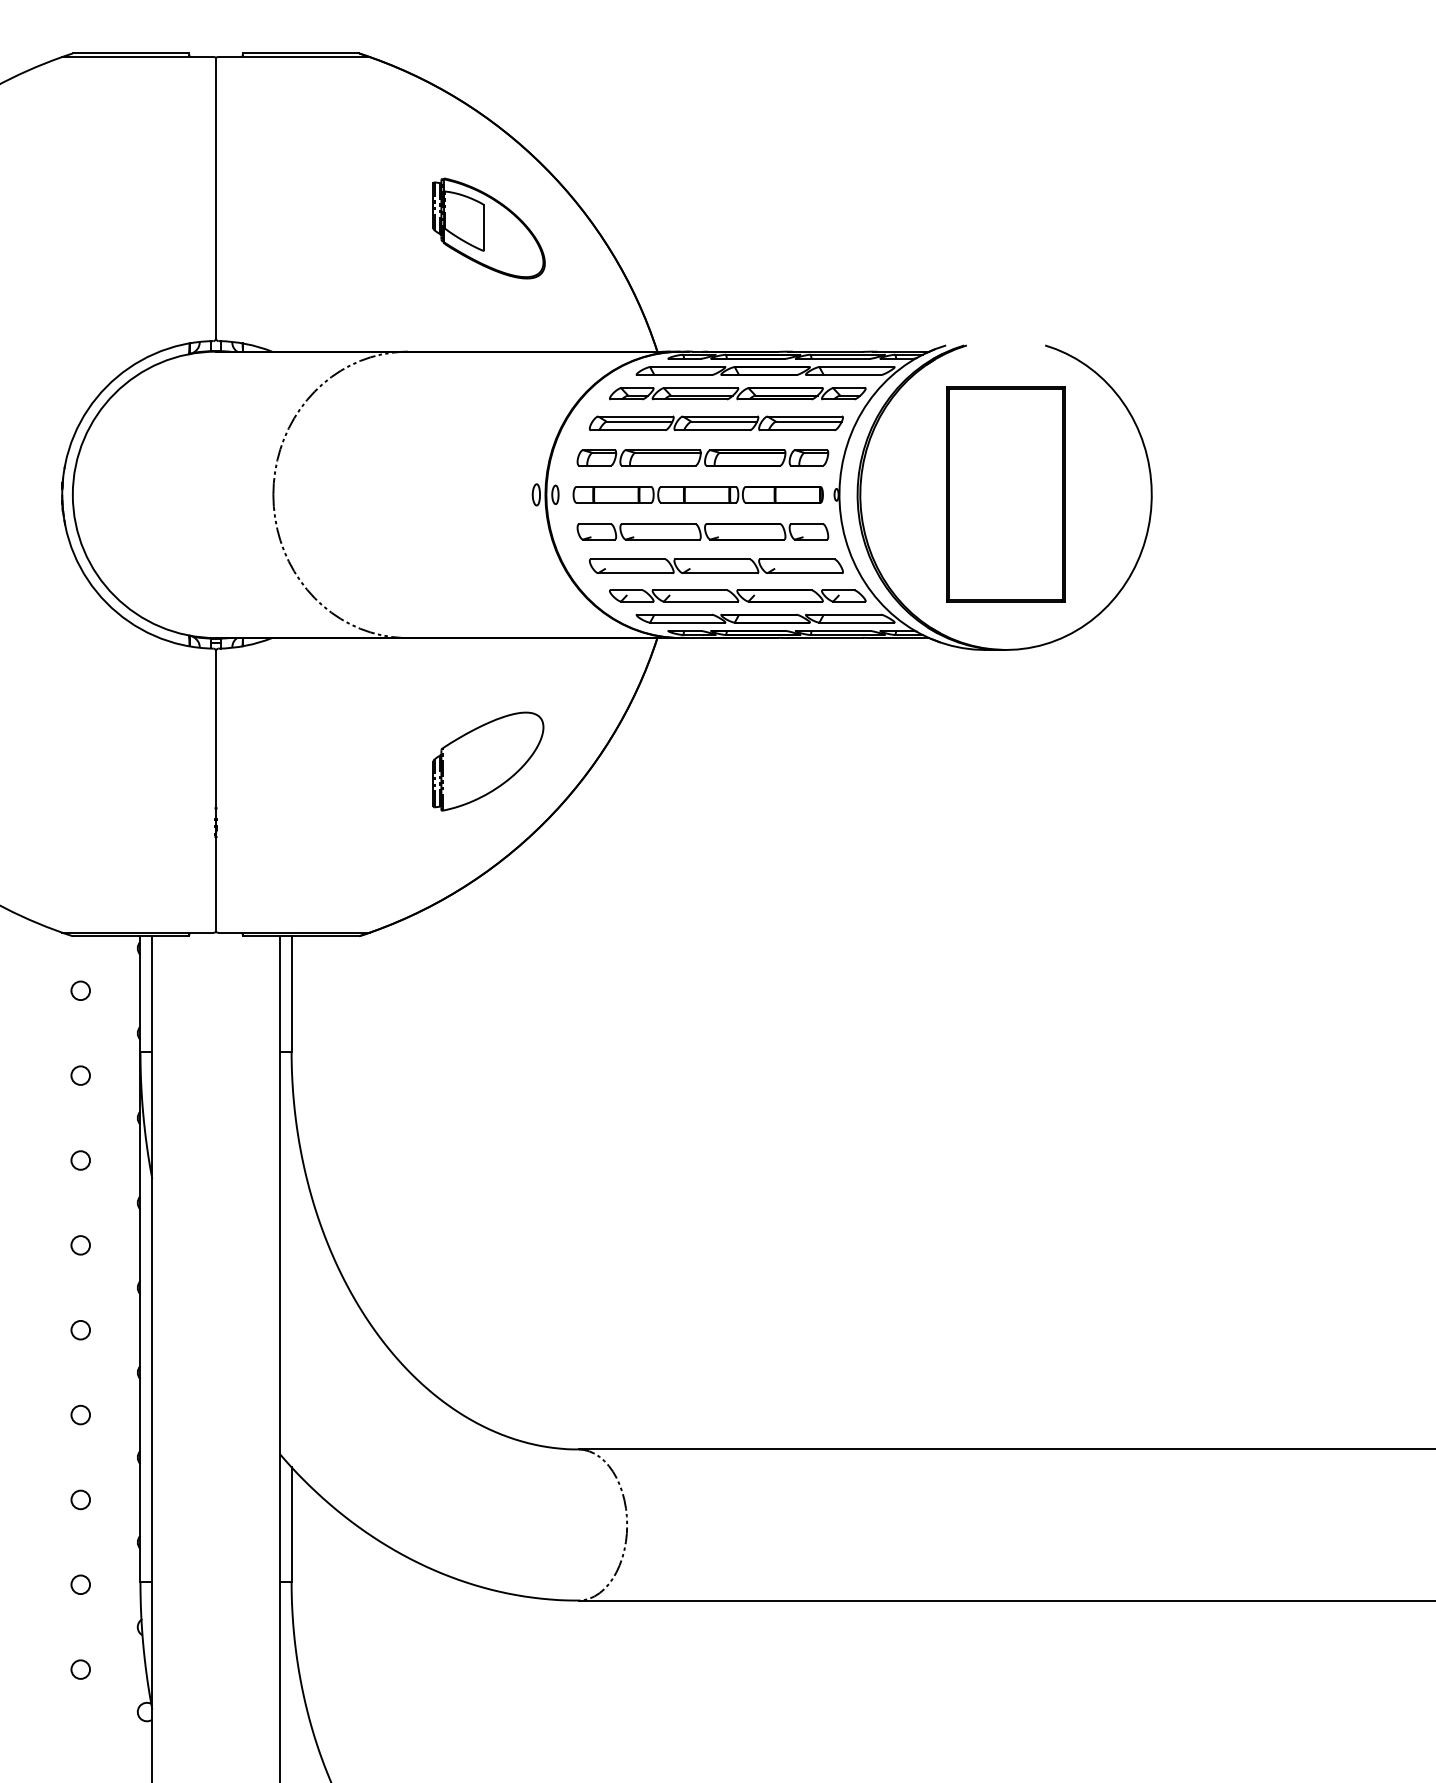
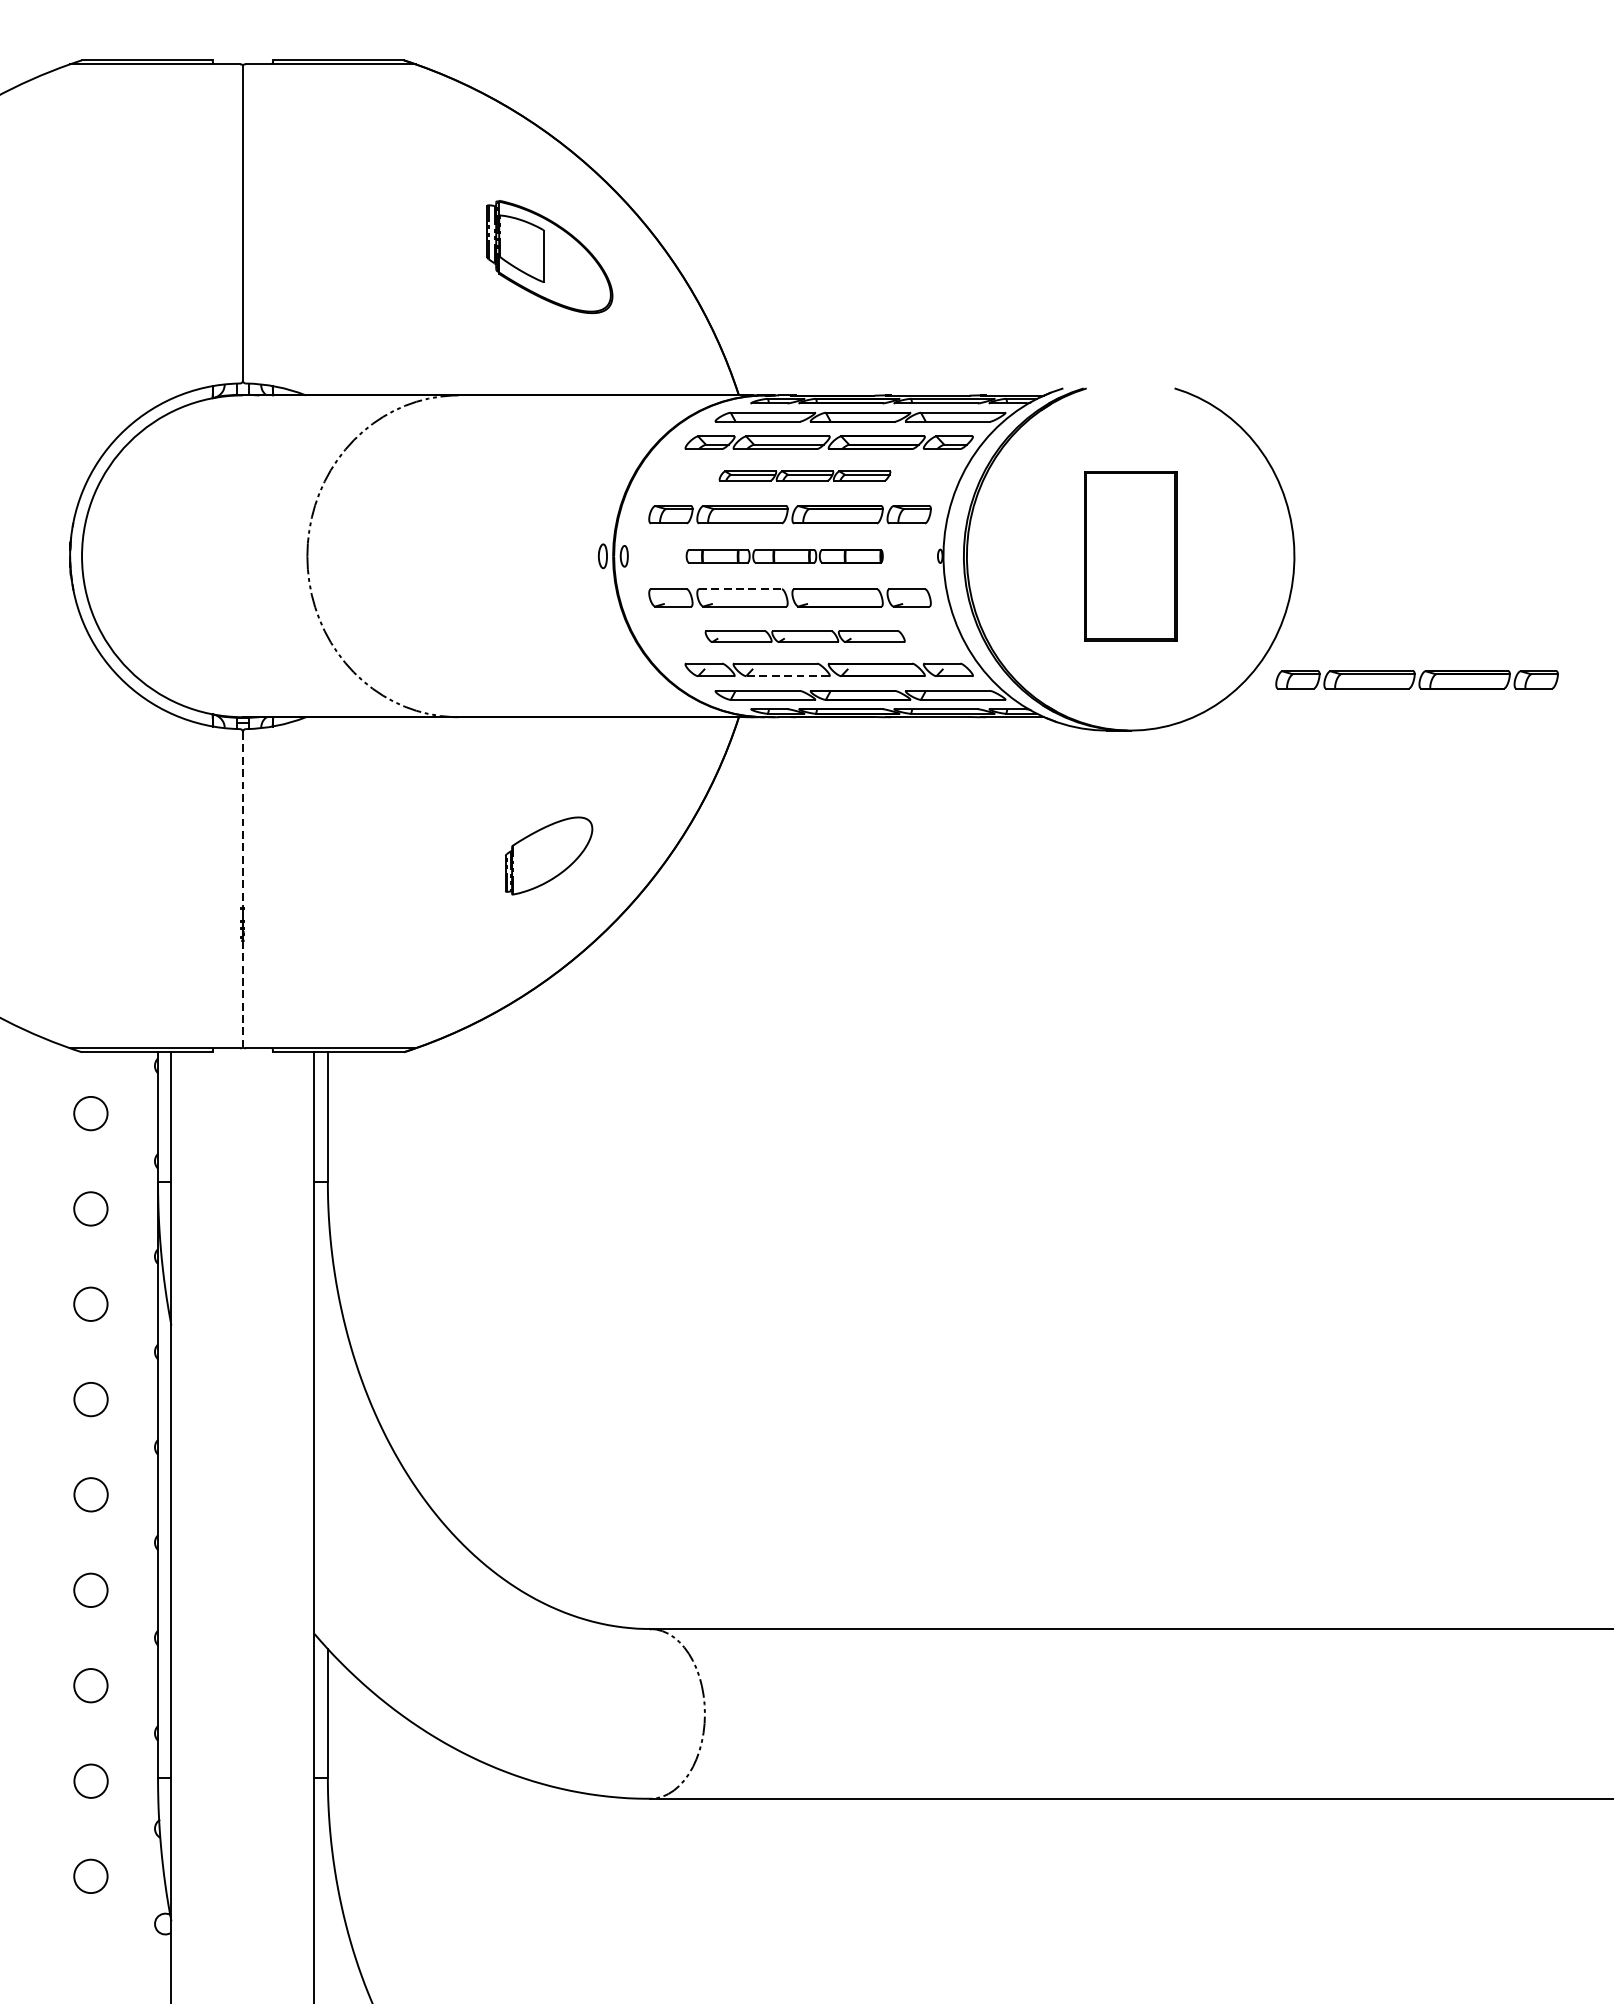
part: (715, 423) -> (804, 476), size x0.6
part: (697, 494) -> (783, 555), size x0.7
part: (1005, 494) -> (1130, 555), size x0.7
line: (658, 524) -> (740, 589), solid -> dashed
part: (716, 566) -> (805, 636), size x0.7
line: (700, 601) -> (787, 676), solid -> dashed
part: (1260, 604) -> (1416, 679), added
line: (216, 730) -> (243, 821), solid -> dashed
part: (488, 761) -> (549, 855), size x0.7
line: (216, 884) -> (243, 994), solid -> dashed
circle: (80, 990) -> (90, 1113), size x1.6
circle: (80, 1075) -> (90, 1208), size x1.6
circle: (80, 1160) -> (90, 1304), size x1.6
circle: (80, 1245) -> (90, 1399), size x1.6
circle: (80, 1330) -> (90, 1495), size x1.6
circle: (80, 1414) -> (90, 1589), size x1.6
circle: (80, 1499) -> (90, 1685), size x1.6
circle: (80, 1584) -> (90, 1780), size x1.6
circle: (80, 1669) -> (90, 1876), size x1.6

